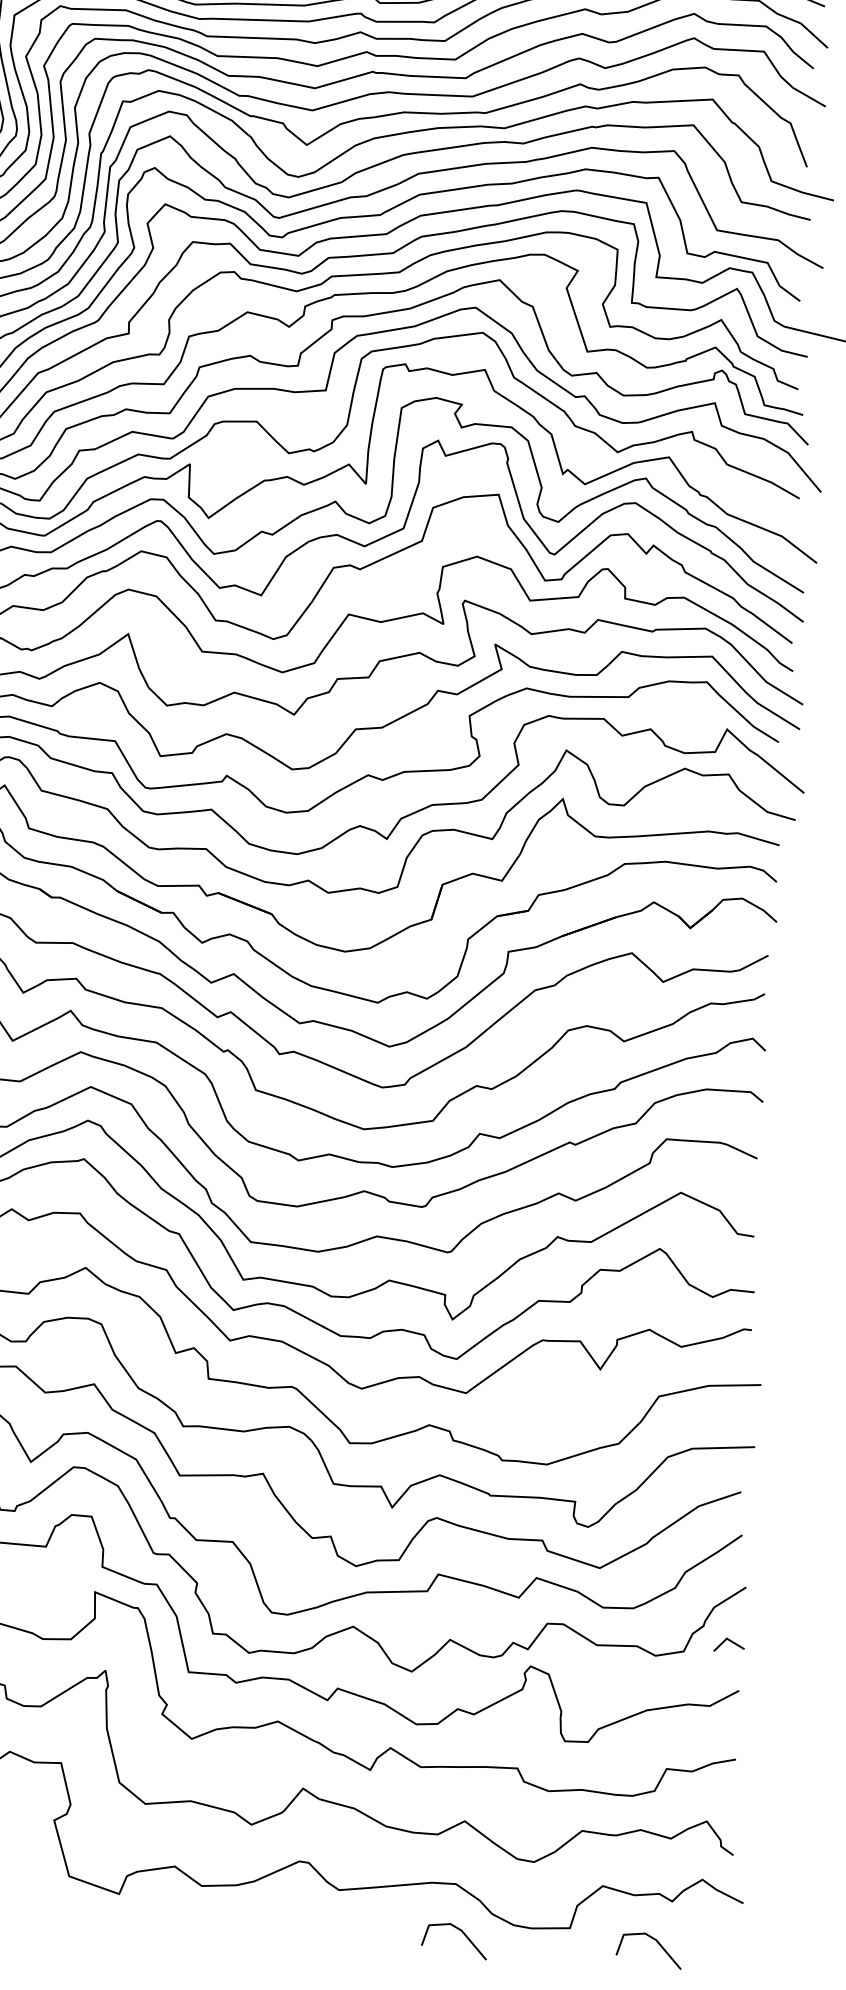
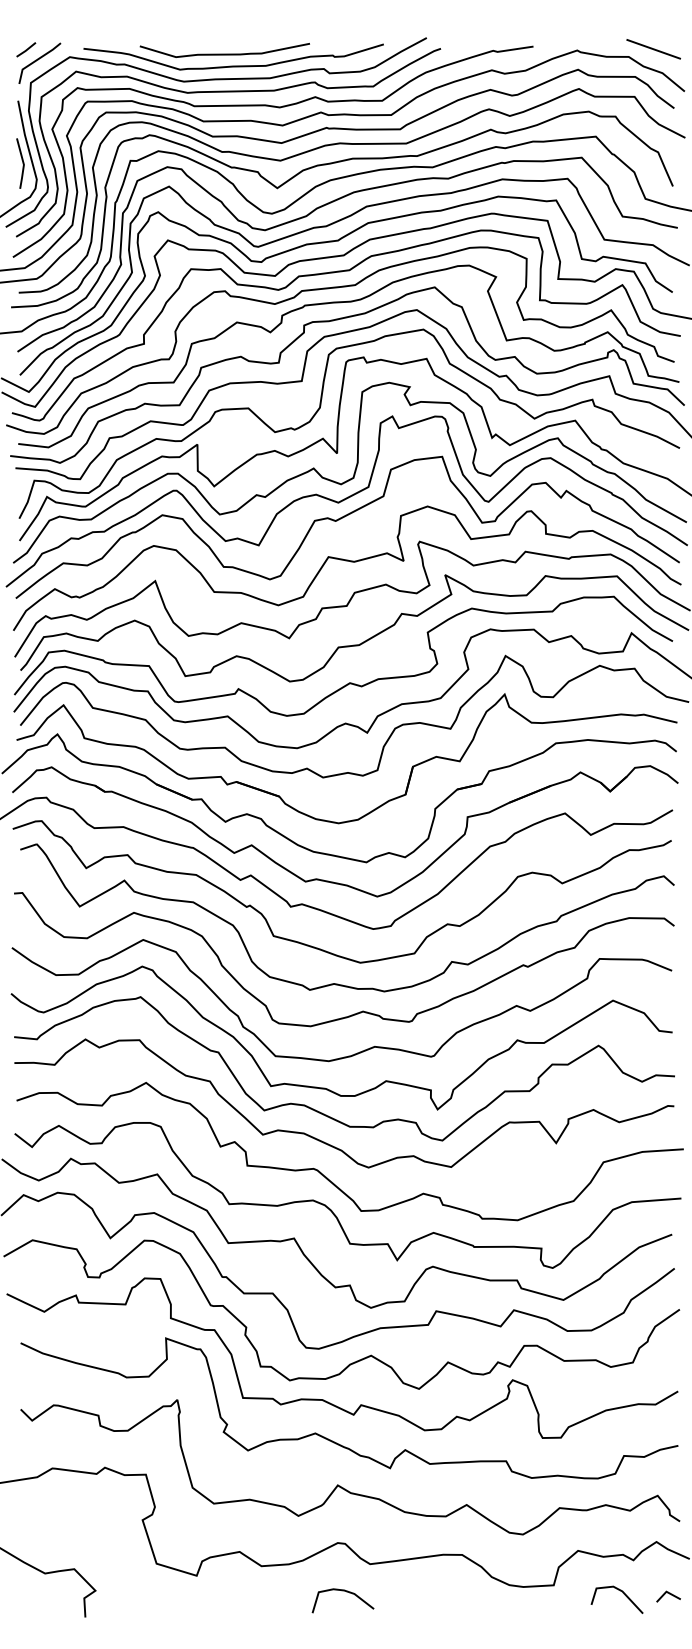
line: (730, 1642) -> (669, 1594), moved
curve: (307, 1924) -> (346, 1592), added
line: (462, 1934) -> (469, 1594), removed

